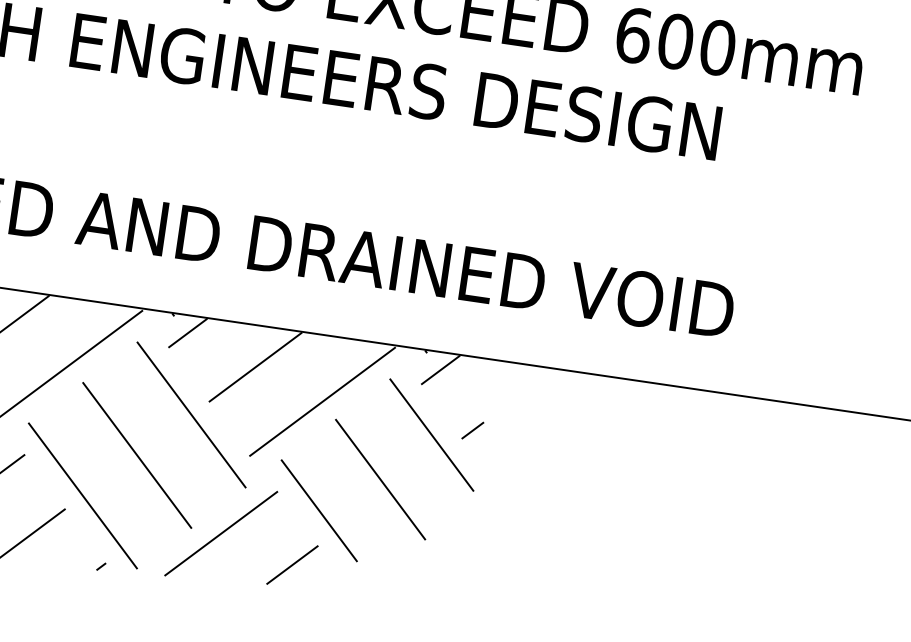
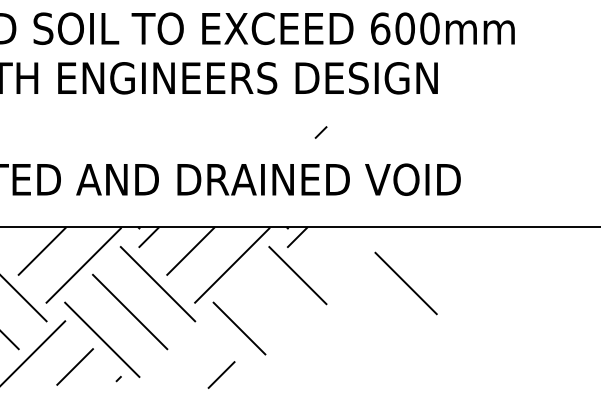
line: (471, 430) -> (320, 132), moved
line: (379, 479) -> (405, 283), moved
line: (220, 532) -> (184, 349), removed
line: (292, 564) -> (221, 374), moved

